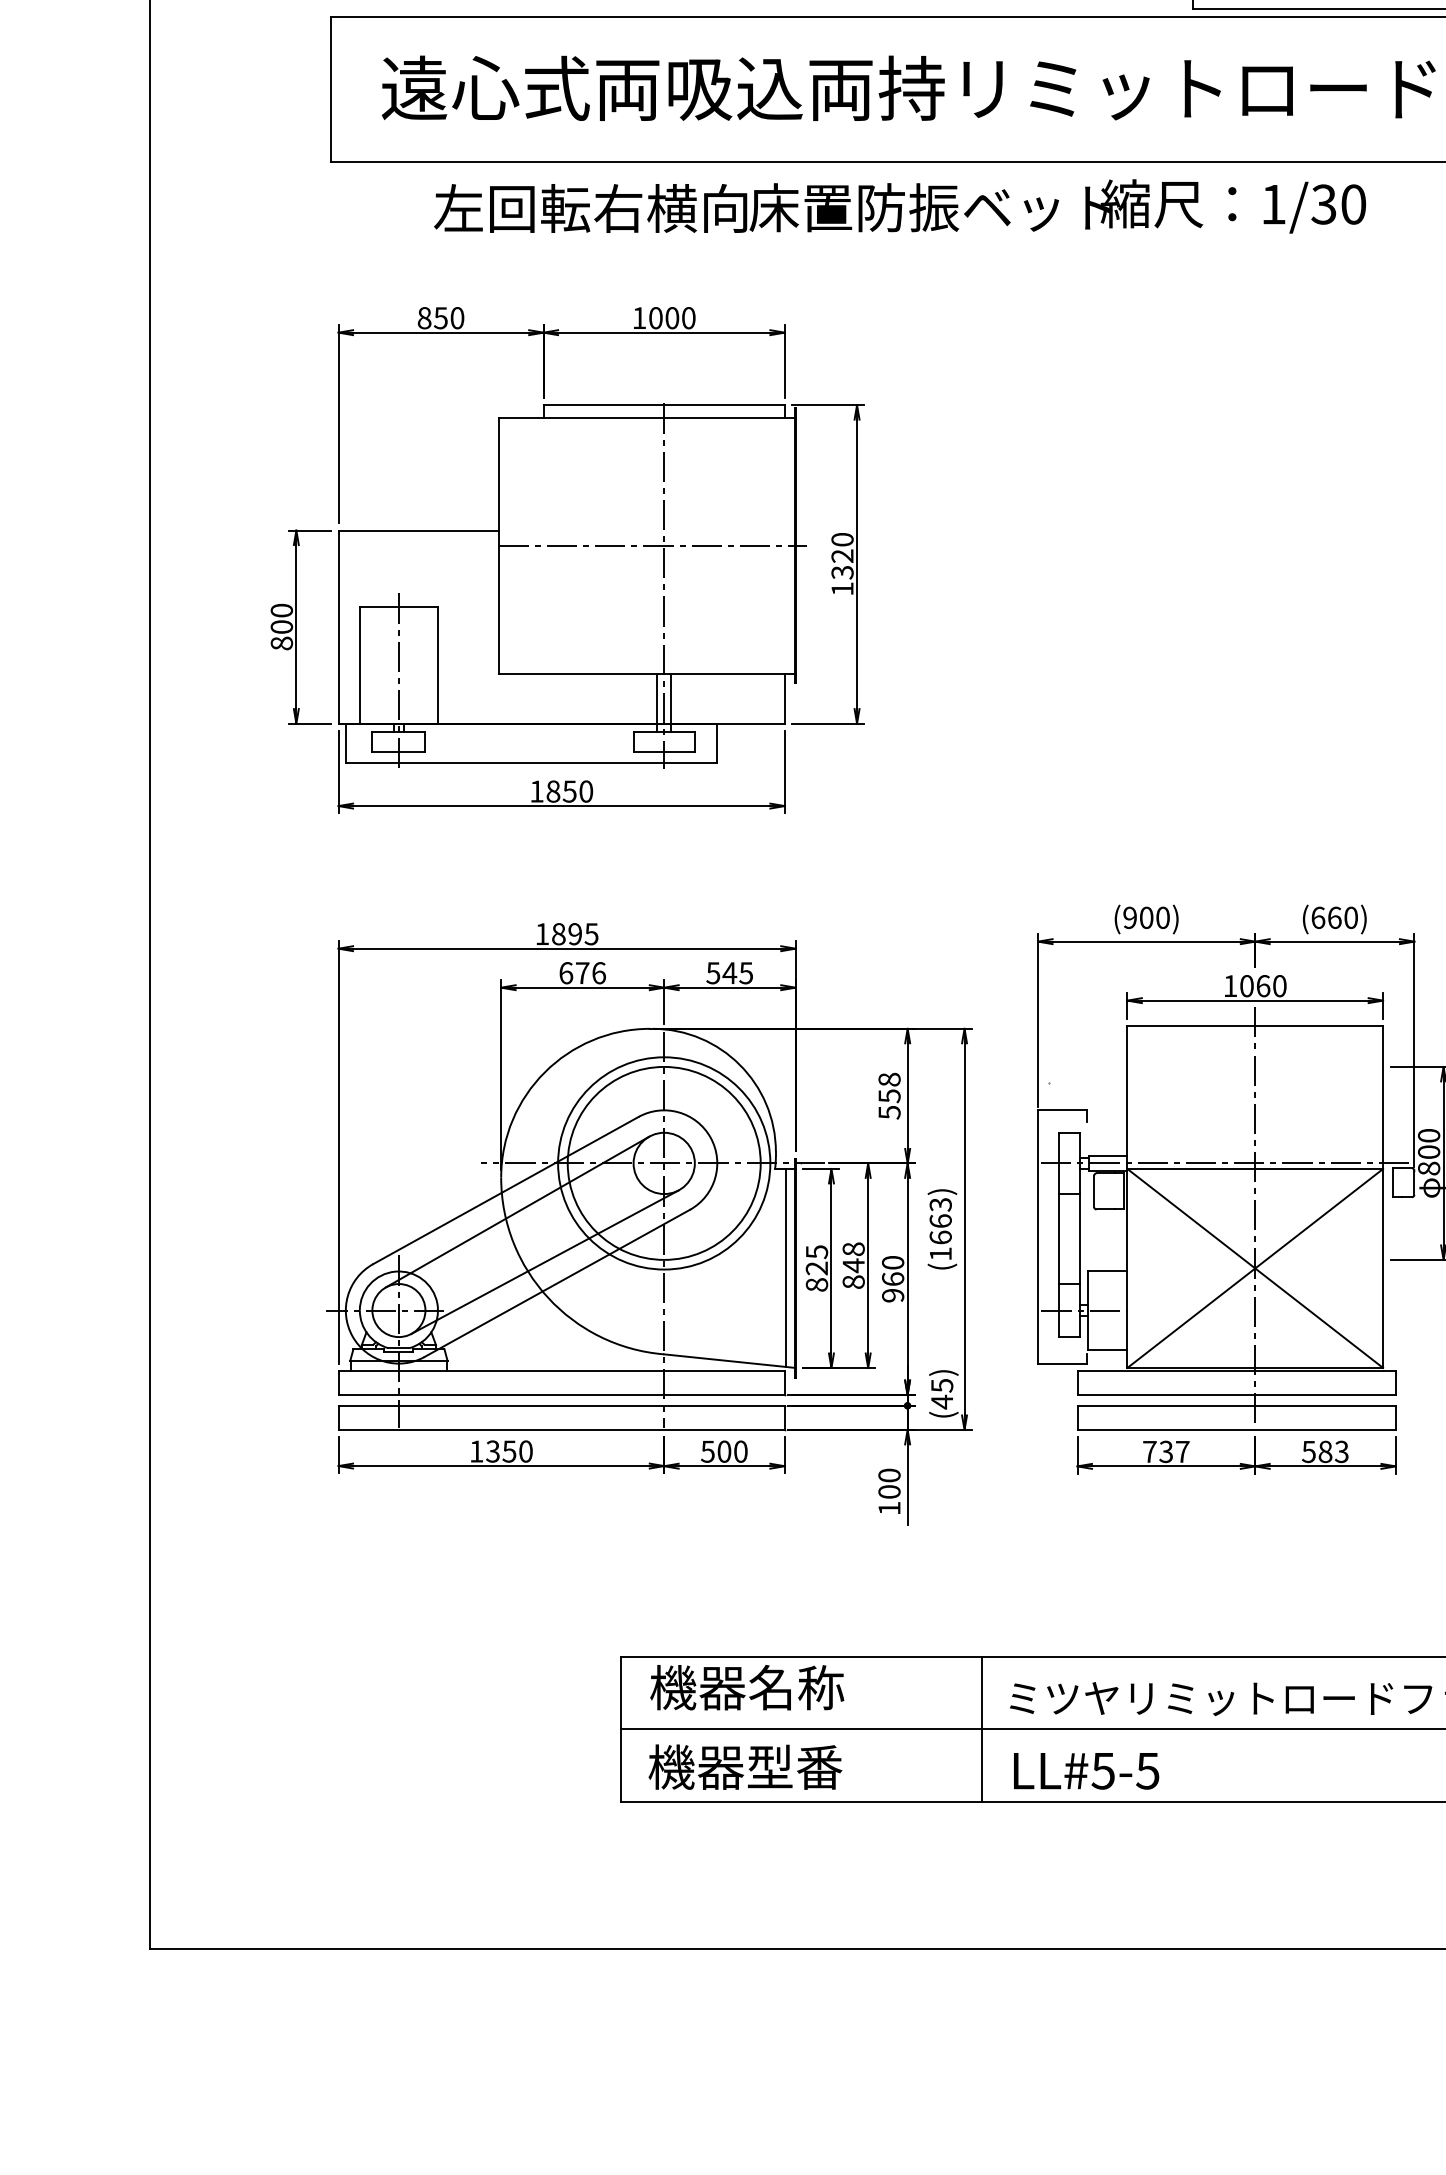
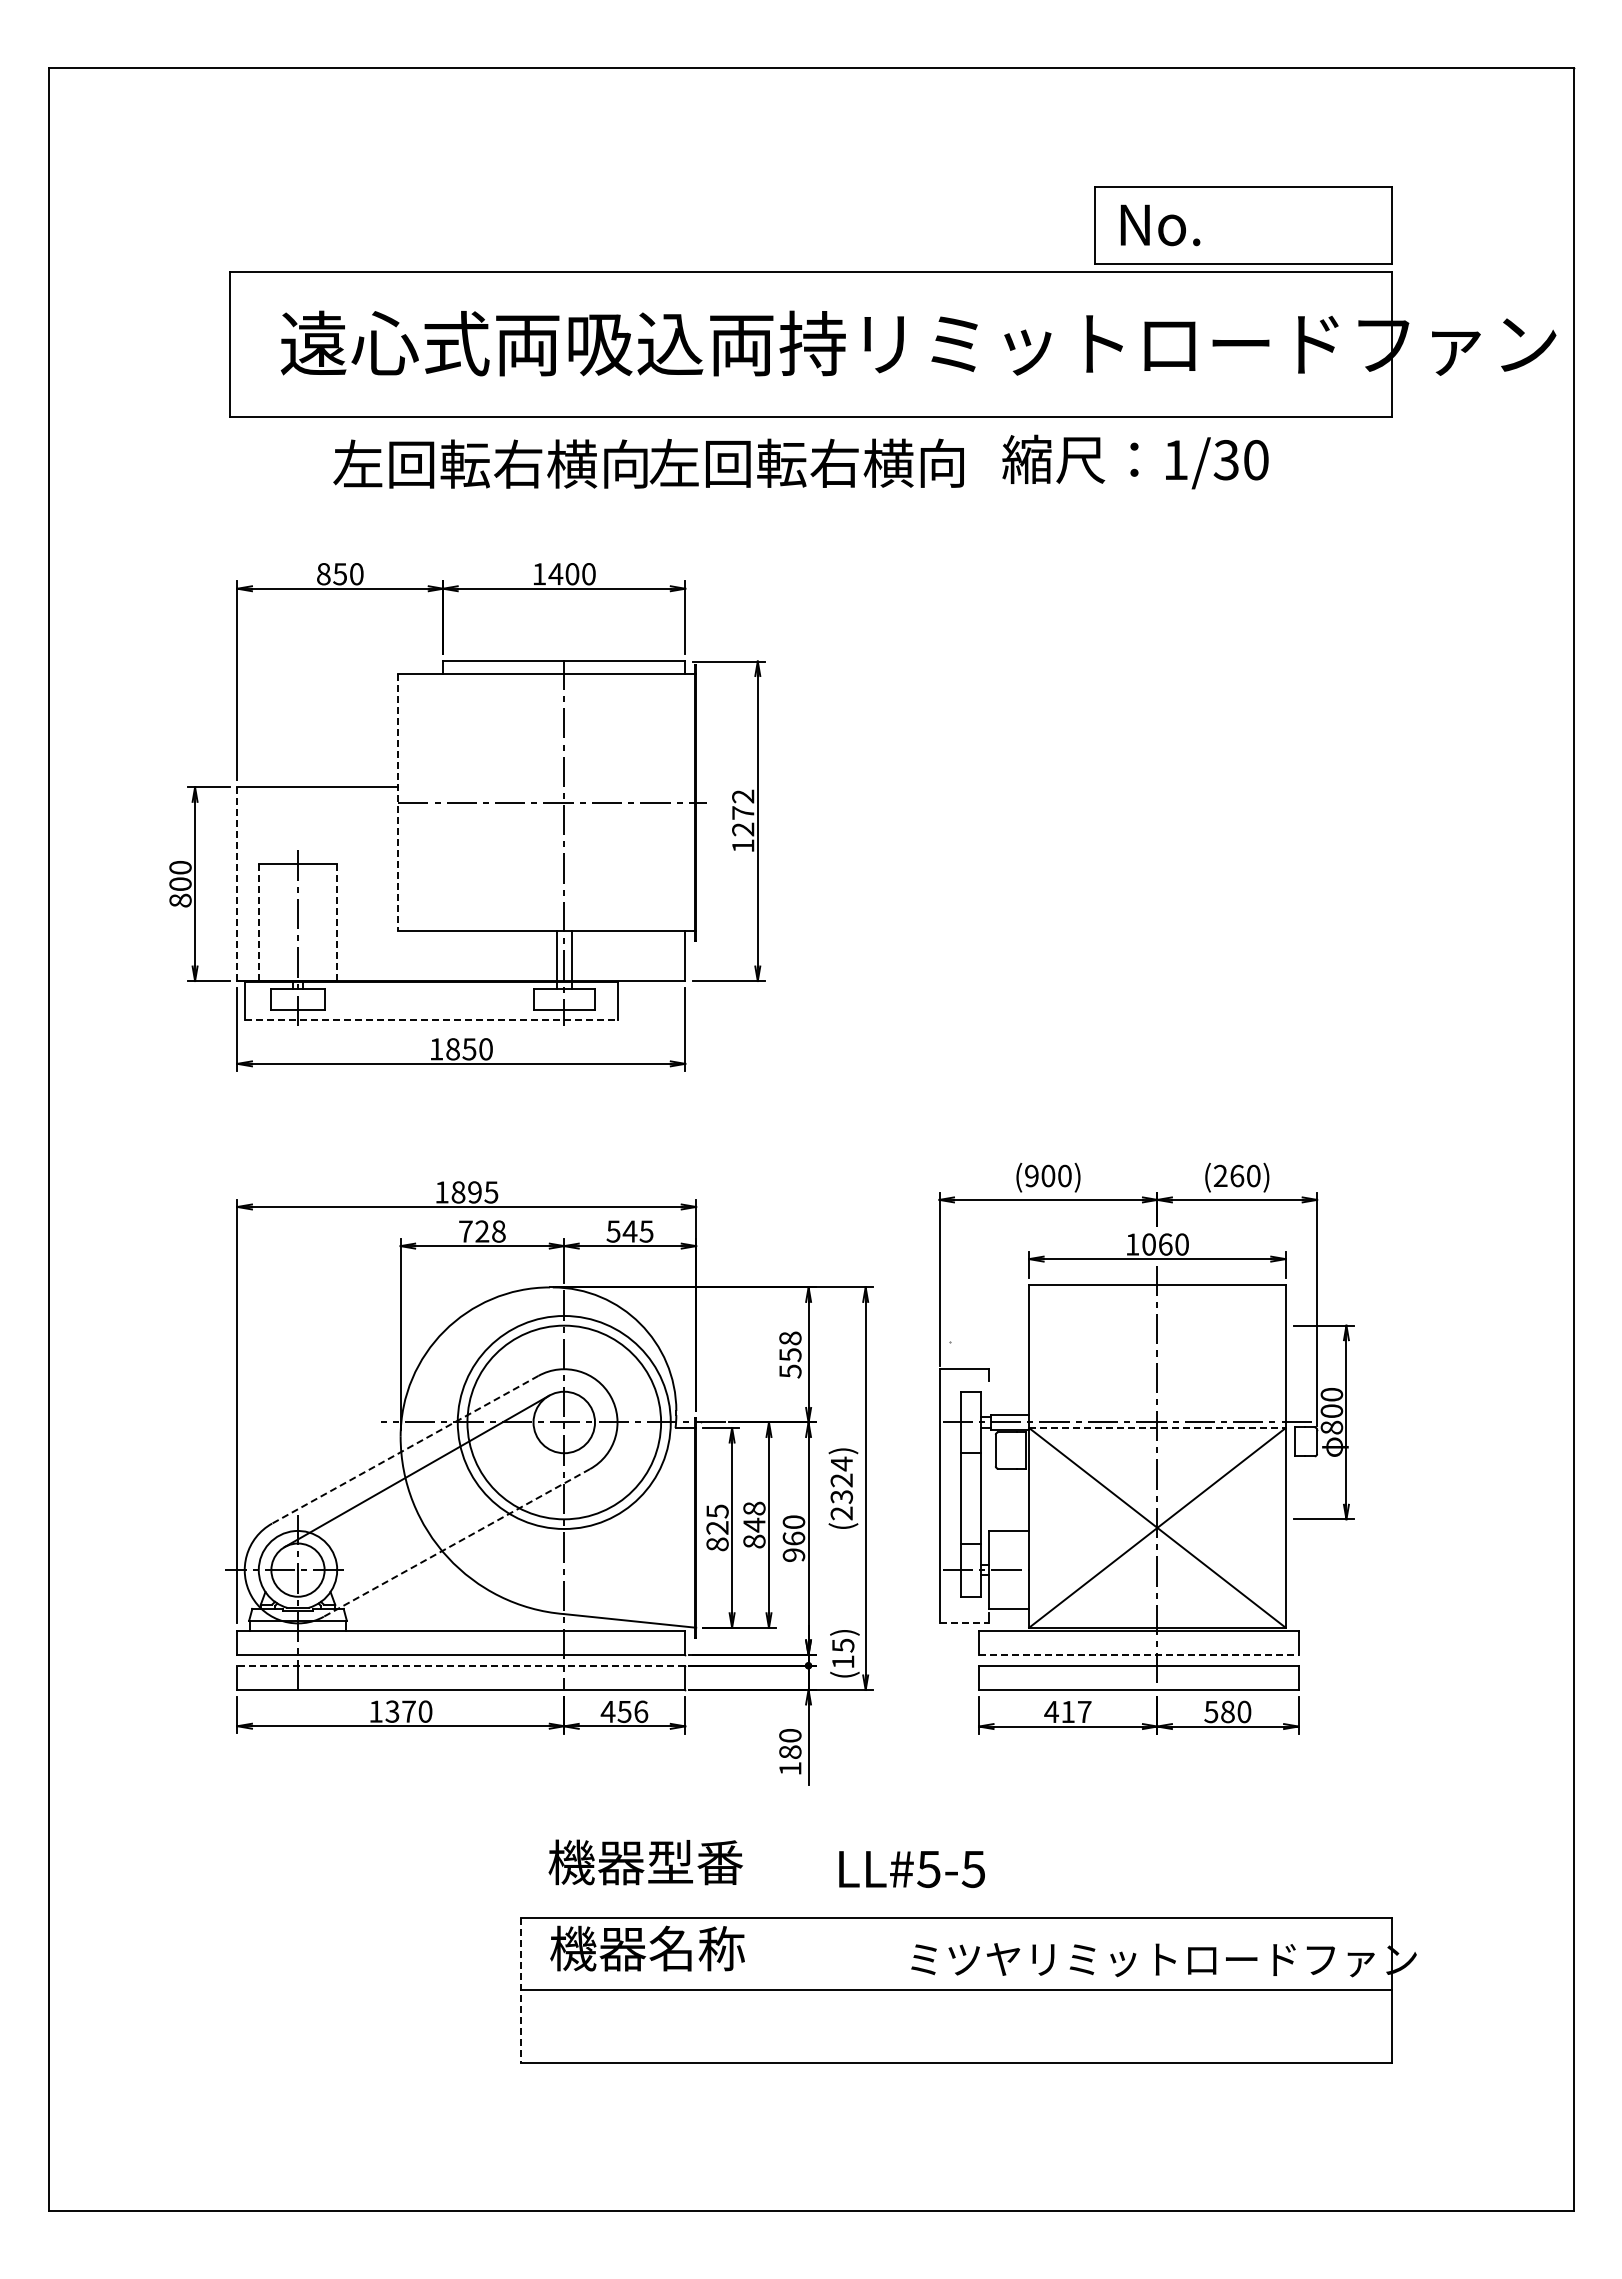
text: (930, 206) -> (831, 462), 床置防振ベット -> 左回転右横向
text: (655, 318) -> (555, 574), 1000 -> 1400
line: (499, 546) -> (398, 803), solid -> dashed
text: (842, 555) -> (743, 812), 1320 -> 1272
line: (338, 627) -> (237, 884), solid -> dashed
line: (359, 665) -> (258, 922), solid -> dashed
line: (438, 665) -> (337, 922), solid -> dashed
line: (531, 762) -> (431, 1020), solid -> dashed
text: (1318, 917) -> (1220, 1175), (660) -> (260)
text: (582, 973) -> (482, 1231), 676 -> 728
line: (1255, 1169) -> (1157, 1428), solid -> dashed
line: (505, 1190) -> (404, 1449), solid -> dashed
text: (940, 1229) -> (841, 1488), (1663) -> (2324)
line: (544, 1262) -> (444, 1521), removed
line: (786, 1268) -> (686, 1527), removed
line: (556, 1284) -> (456, 1543), solid -> dashed
line: (1063, 1363) -> (964, 1623), solid -> dashed
line: (1236, 1394) -> (1138, 1654), solid -> dashed
text: (942, 1401) -> (843, 1661), (45) -> (15)
line: (561, 1405) -> (461, 1665), solid -> dashed
text: (509, 1451) -> (408, 1711), 1350 -> 1370
text: (724, 1451) -> (624, 1711), 500 -> 456
text: (1157, 1451) -> (1059, 1711), 737 -> 417
text: (1342, 1452) -> (1244, 1712), 583 -> 580
text: (889, 1491) -> (790, 1751), 100 -> 180
line: (982, 1728) -> (883, 1989), removed
line: (620, 1729) -> (520, 1990), solid -> dashed
text: (745, 1767) -> (645, 1862), moved
text: (1085, 1771) -> (911, 1869), moved

